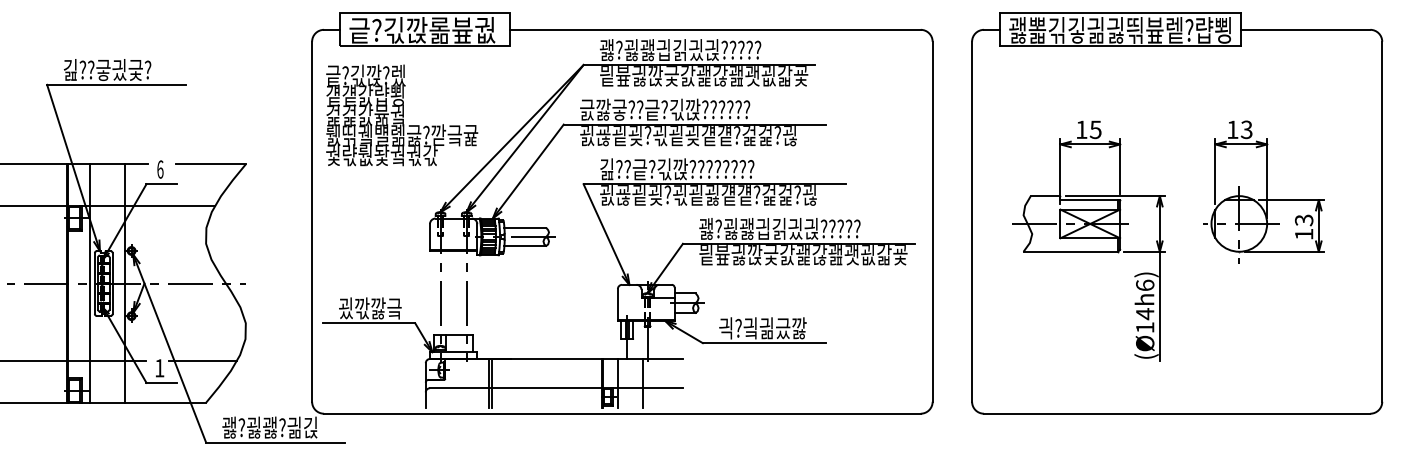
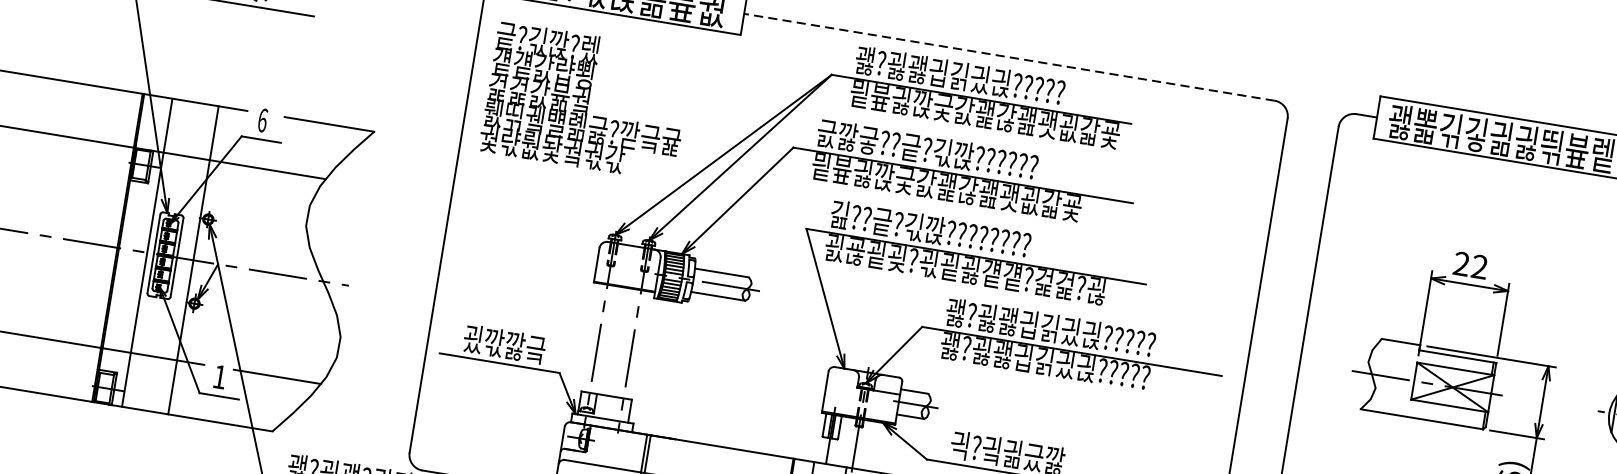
line: (714, 29) -> (1008, 56), solid -> dashed
text: (1088, 129) -> (1470, 265), 15 -> 22
text: (688, 136) -> (952, 189), 굀굖굍굊?괷굍굊걭걭?걽걽?괺 -> 믵븊긣깑긏갌괥갆괦괫굆갋굧
text: (803, 255) -> (1075, 367), 믵븊긣깑긏갌괥갆괦괫굆갋굧 -> 괧?굃괧긥긹긨긙?????

